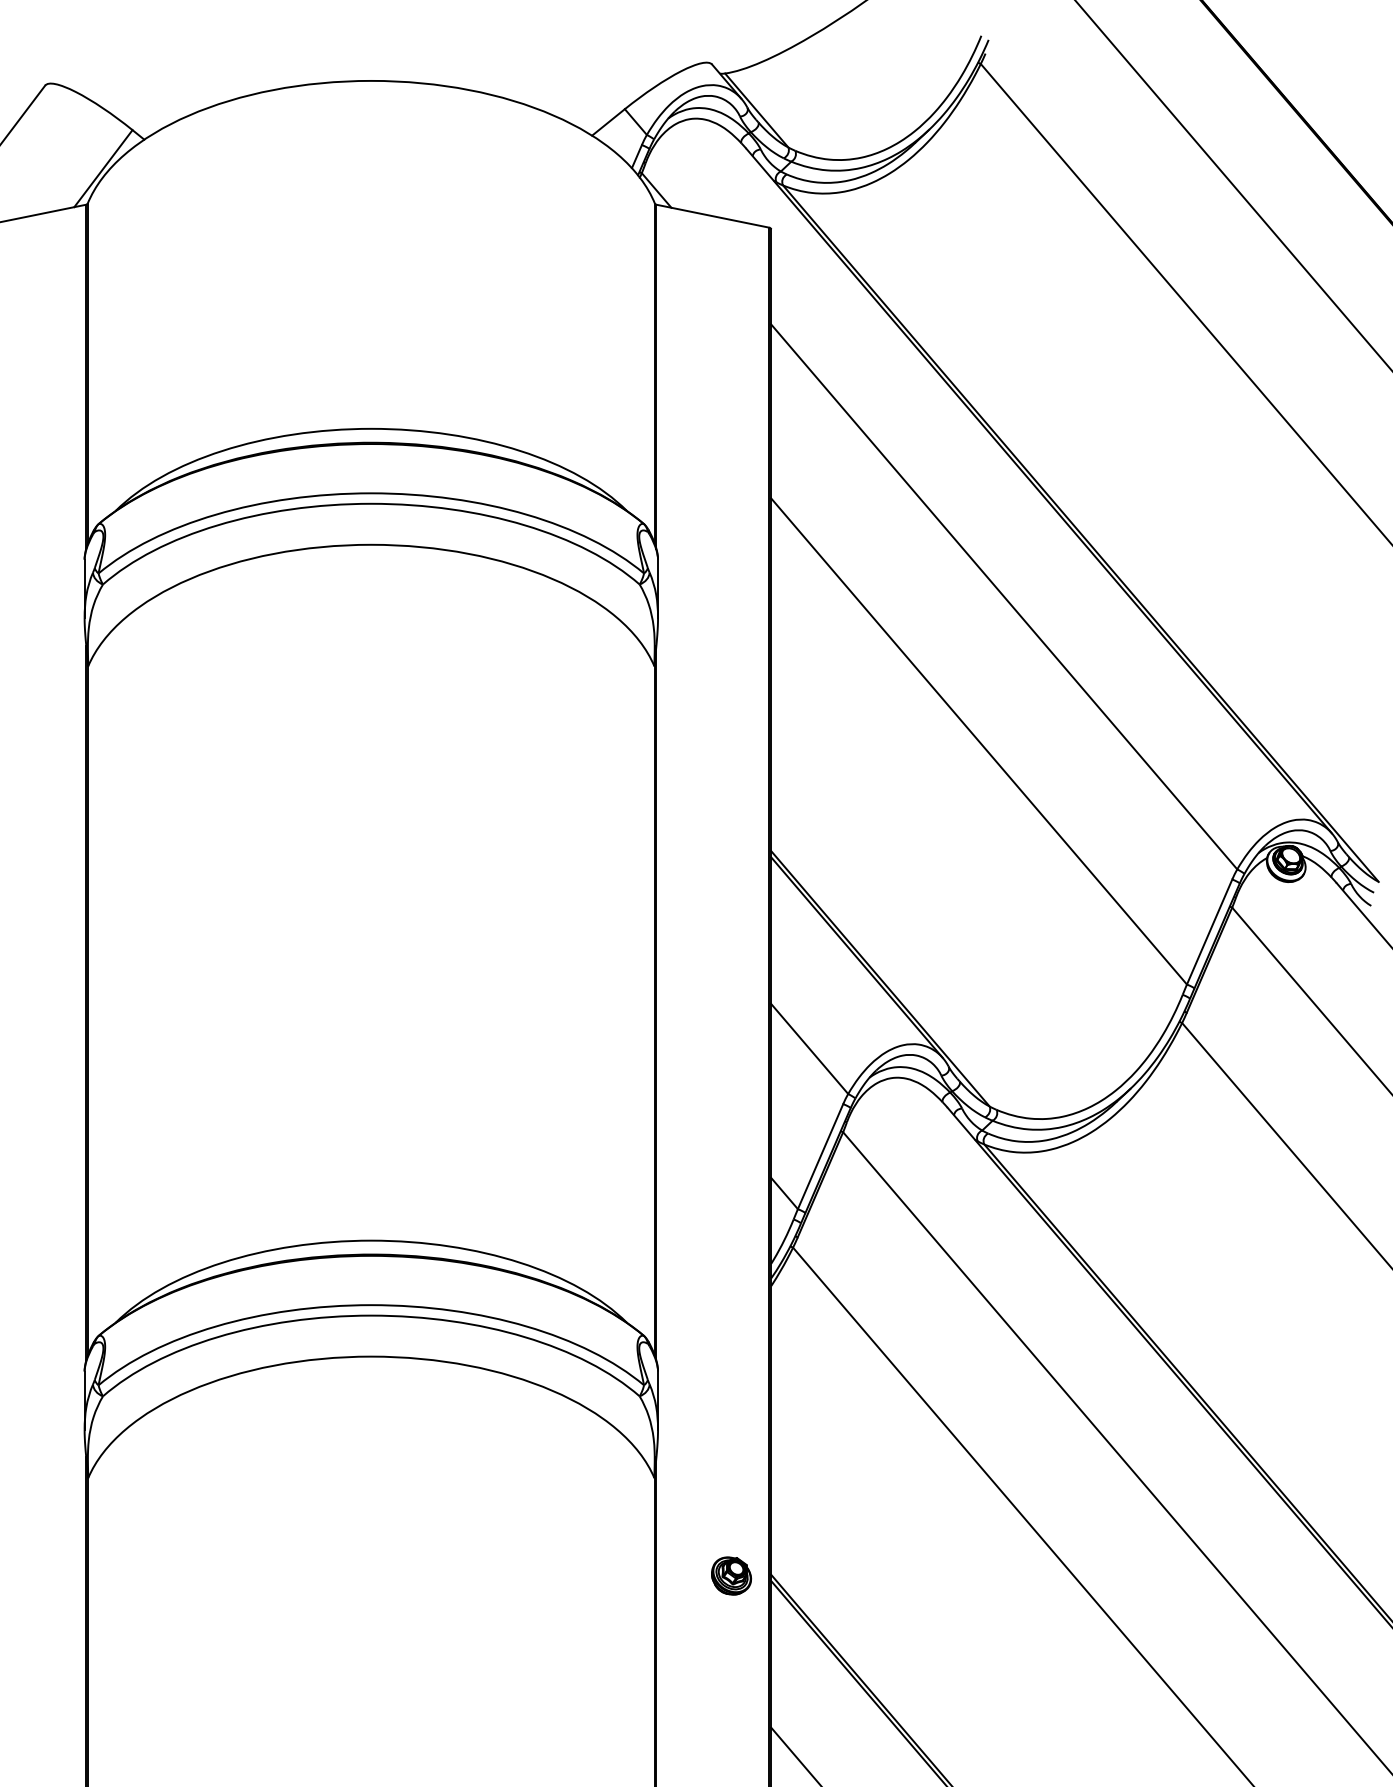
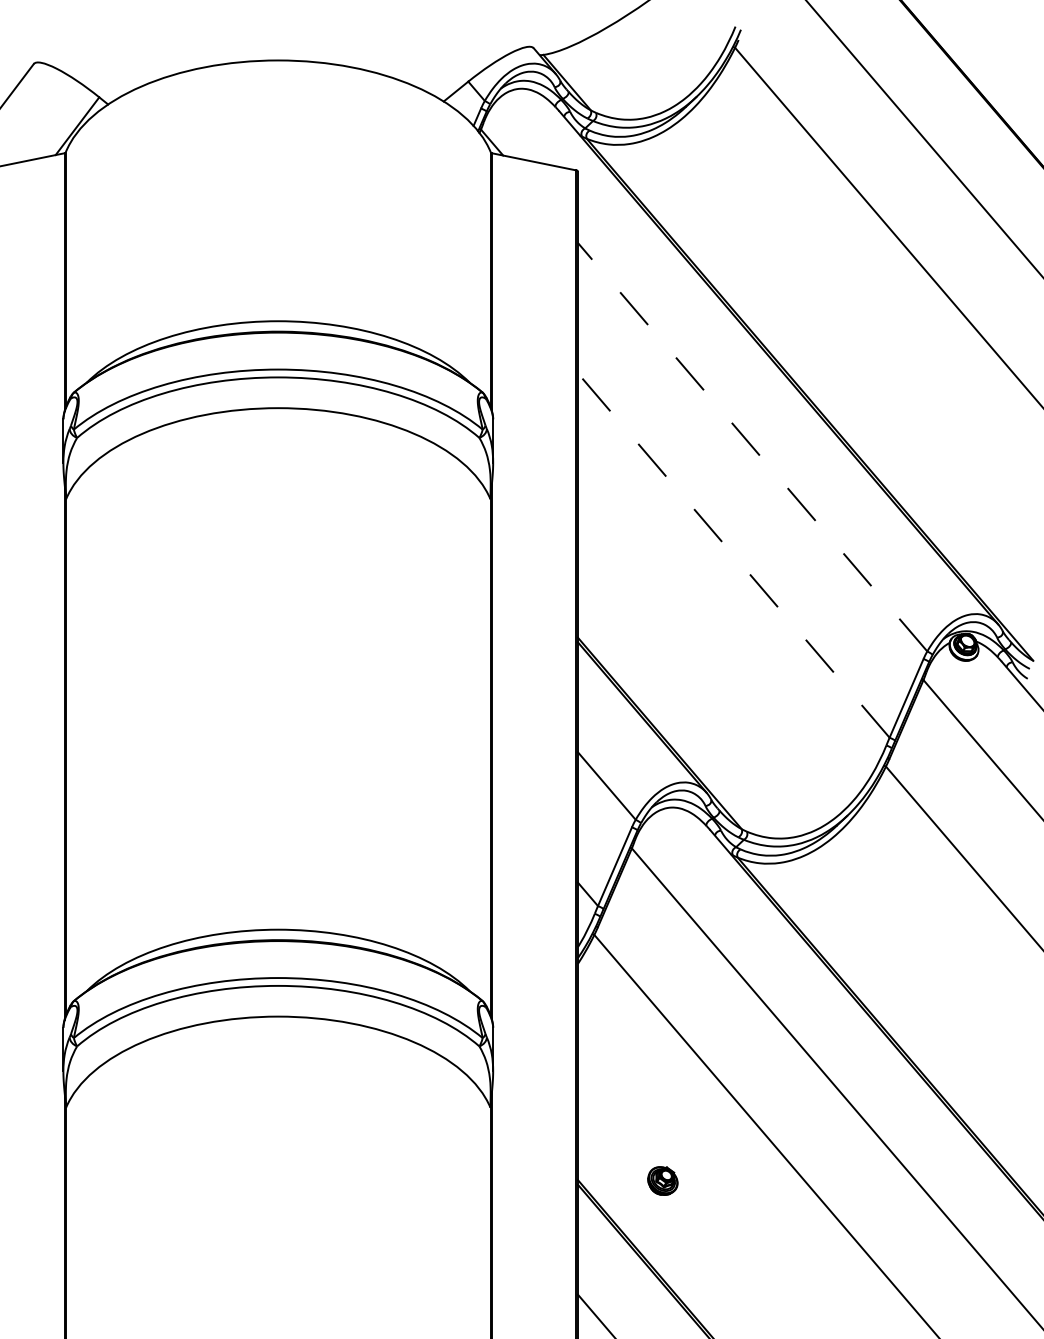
line: (1003, 596) -> (752, 446), solid -> dashed
line: (979, 741) -> (734, 555), solid -> dashed
part: (731, 1575) -> (662, 1180), moved

